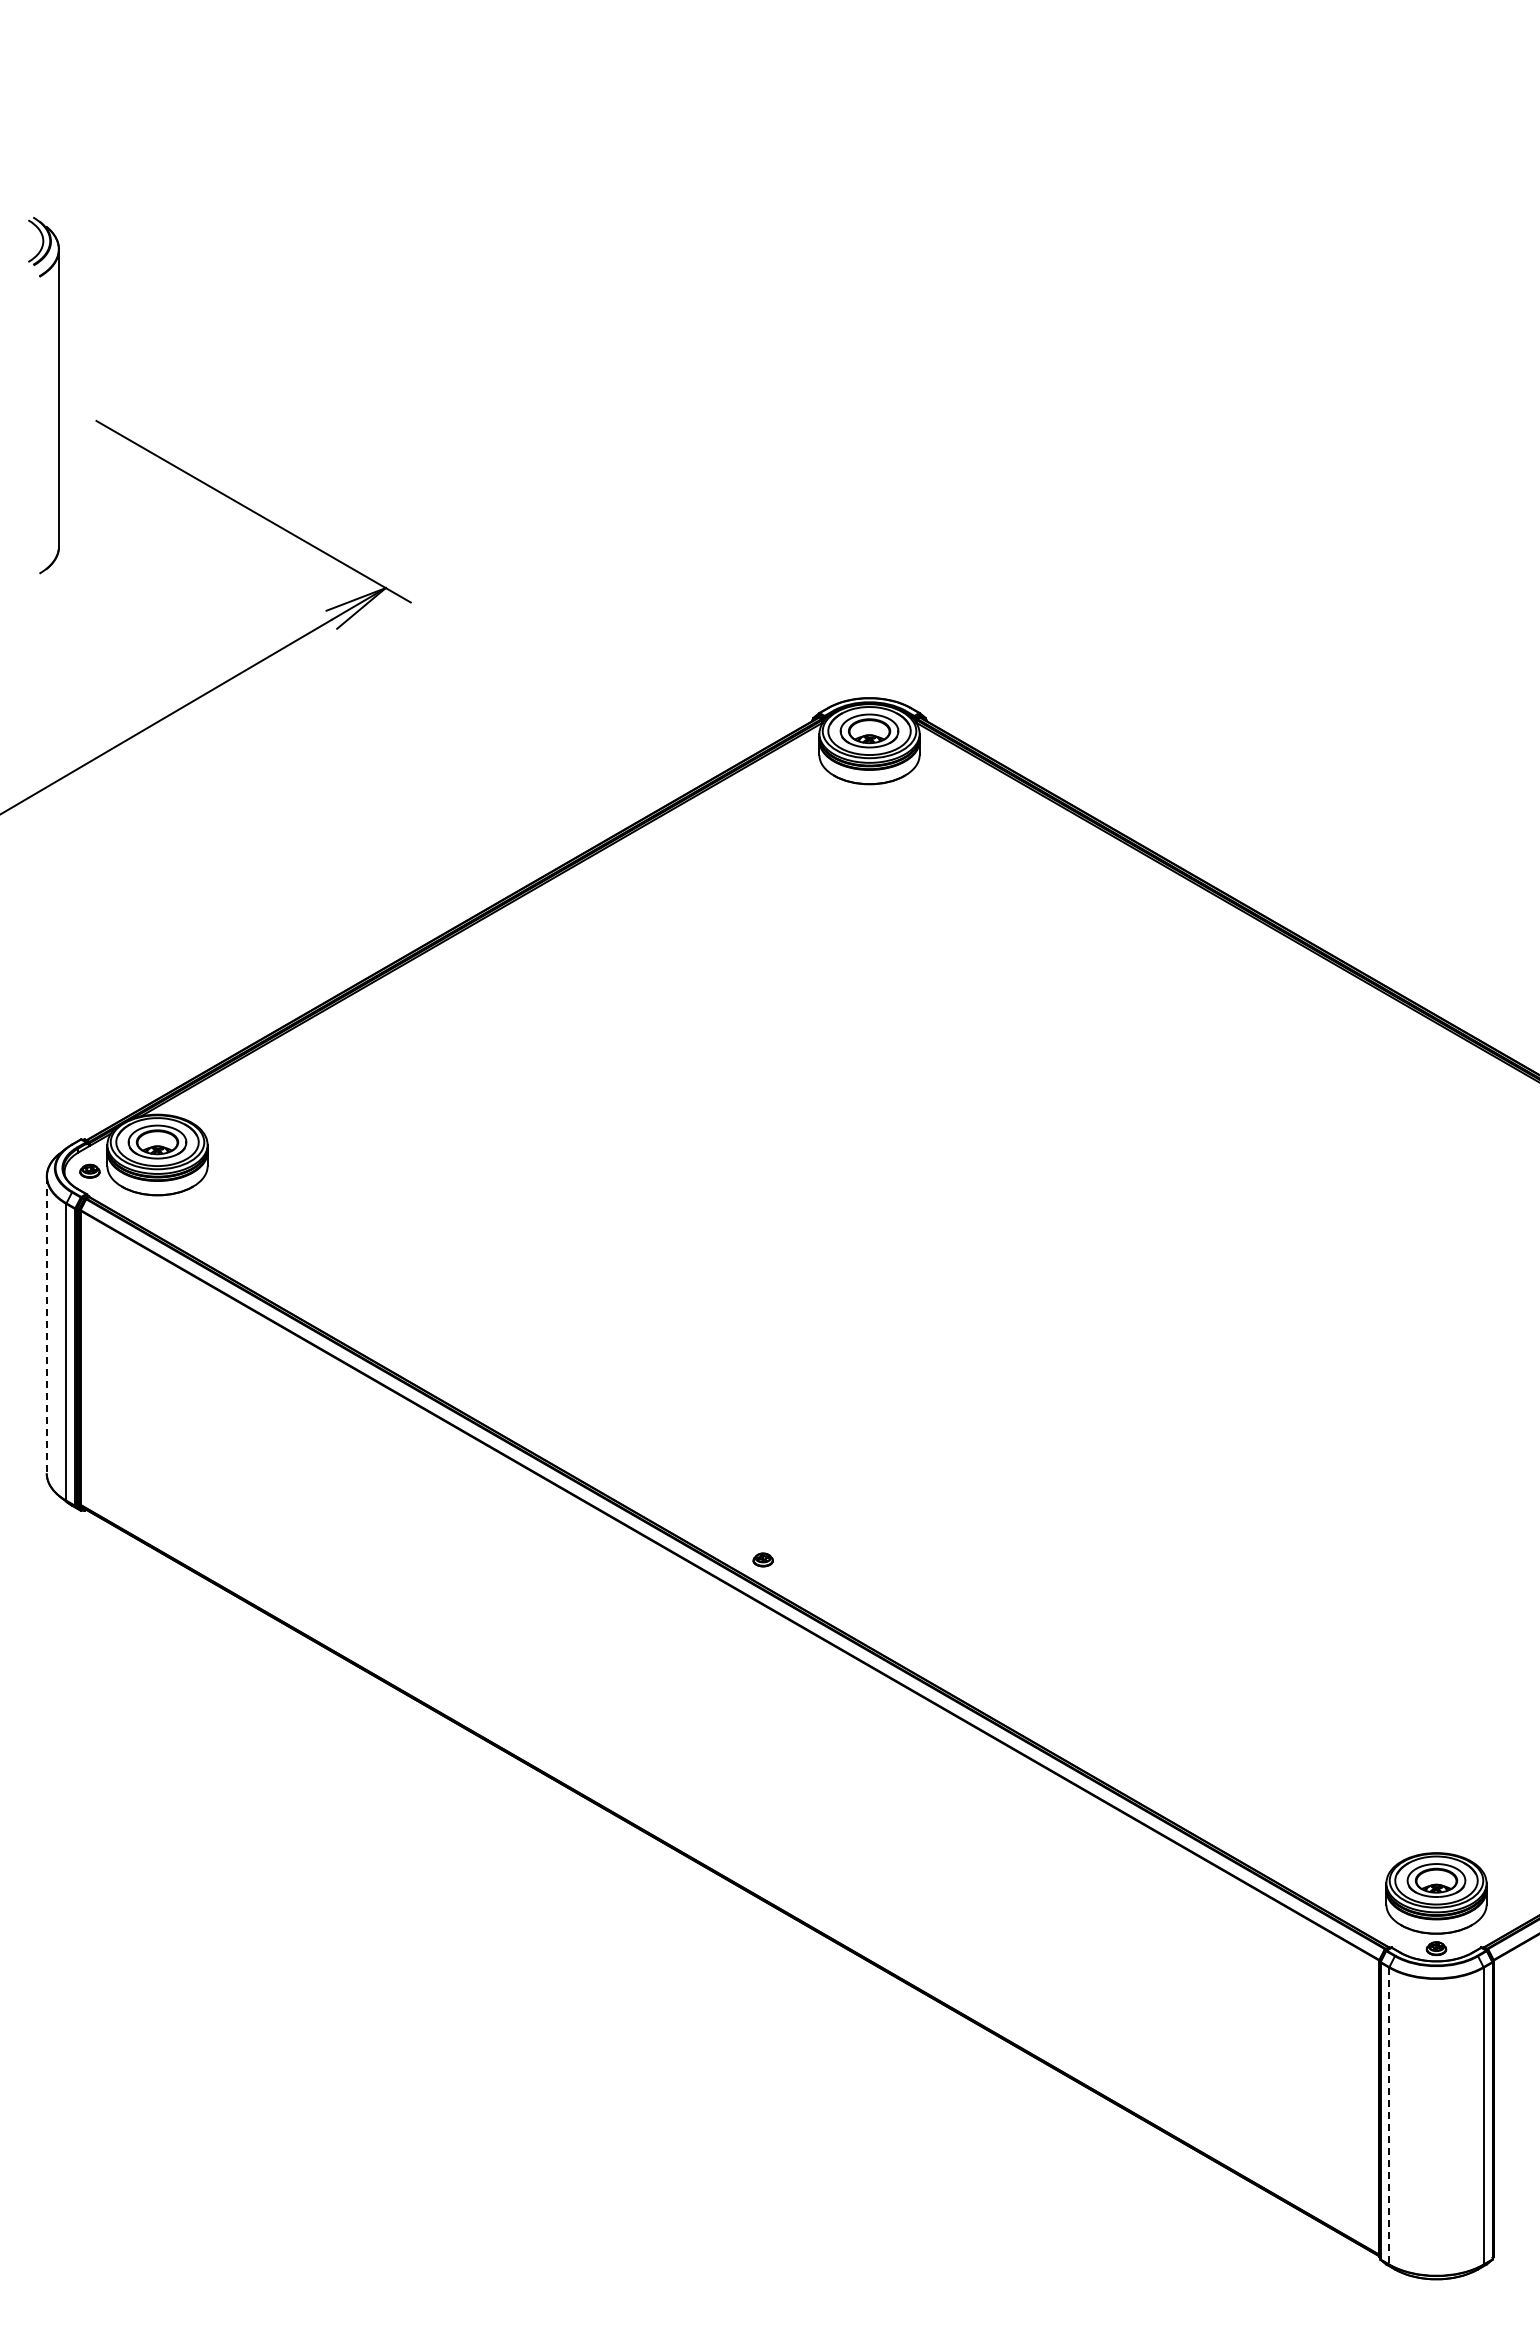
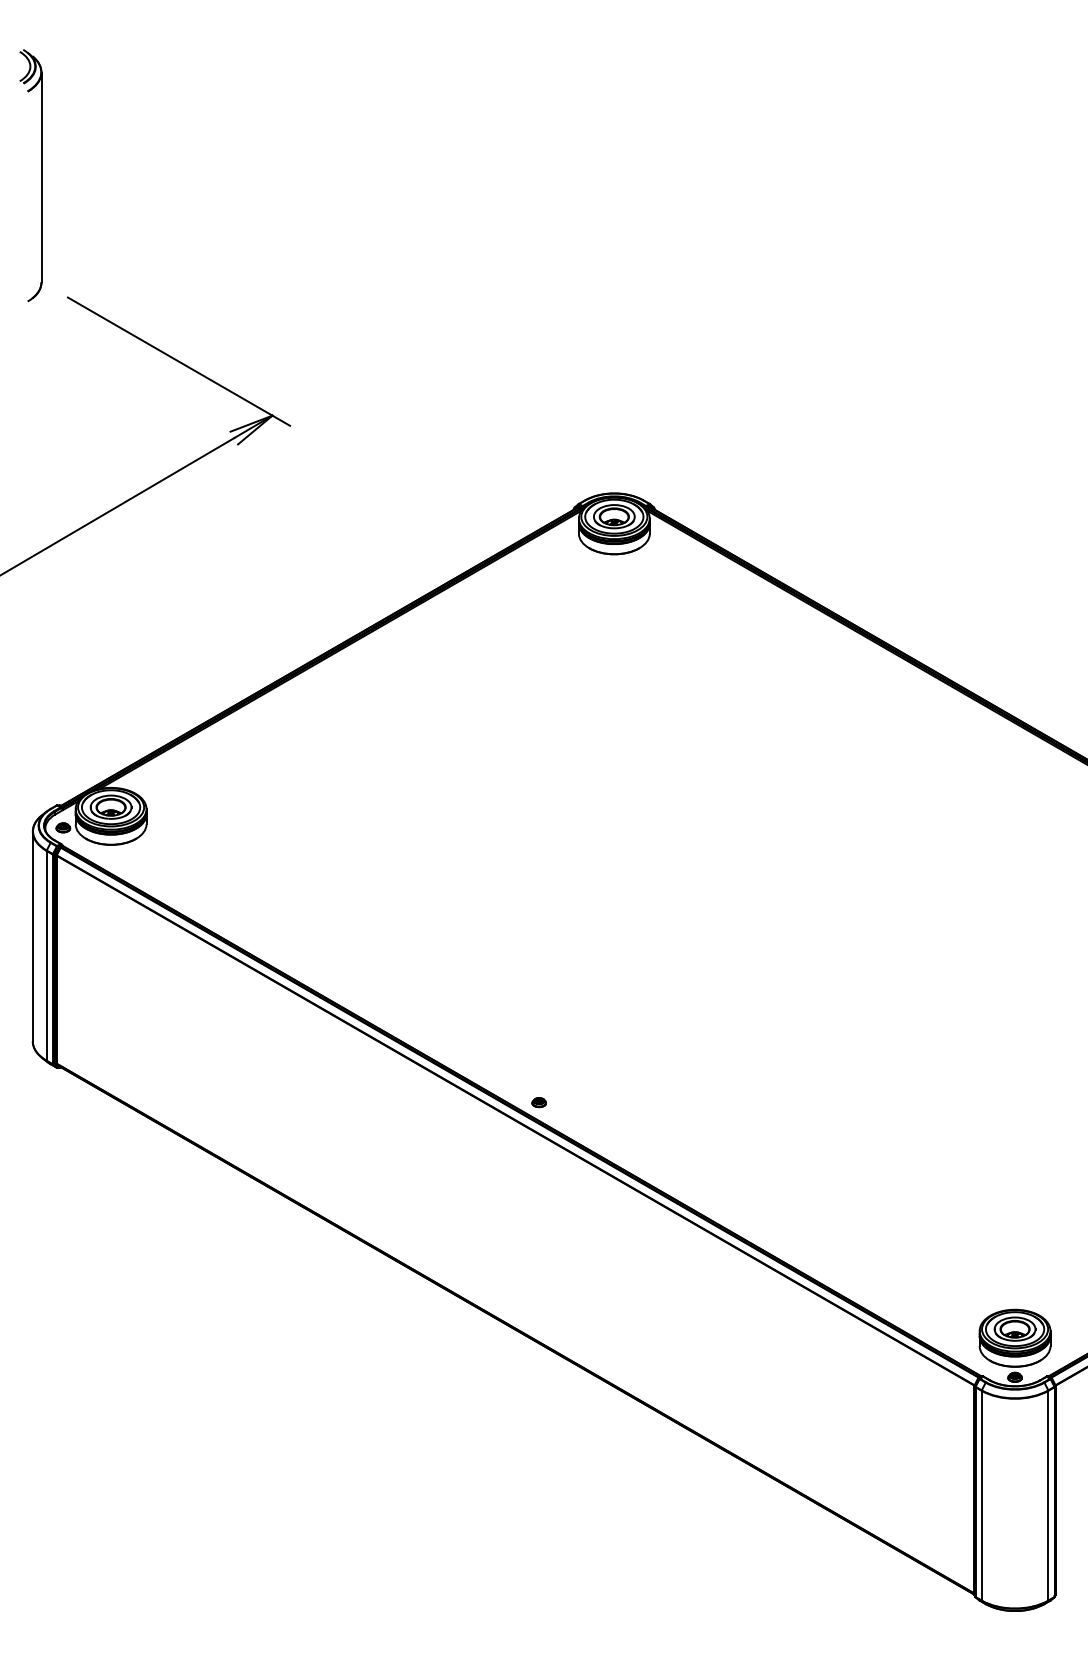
part: (58, 395) -> (41, 175), moved
line: (46, 1325) -> (32, 936), dashed -> solid
line: (1389, 2116) -> (981, 1495), dashed -> solid

